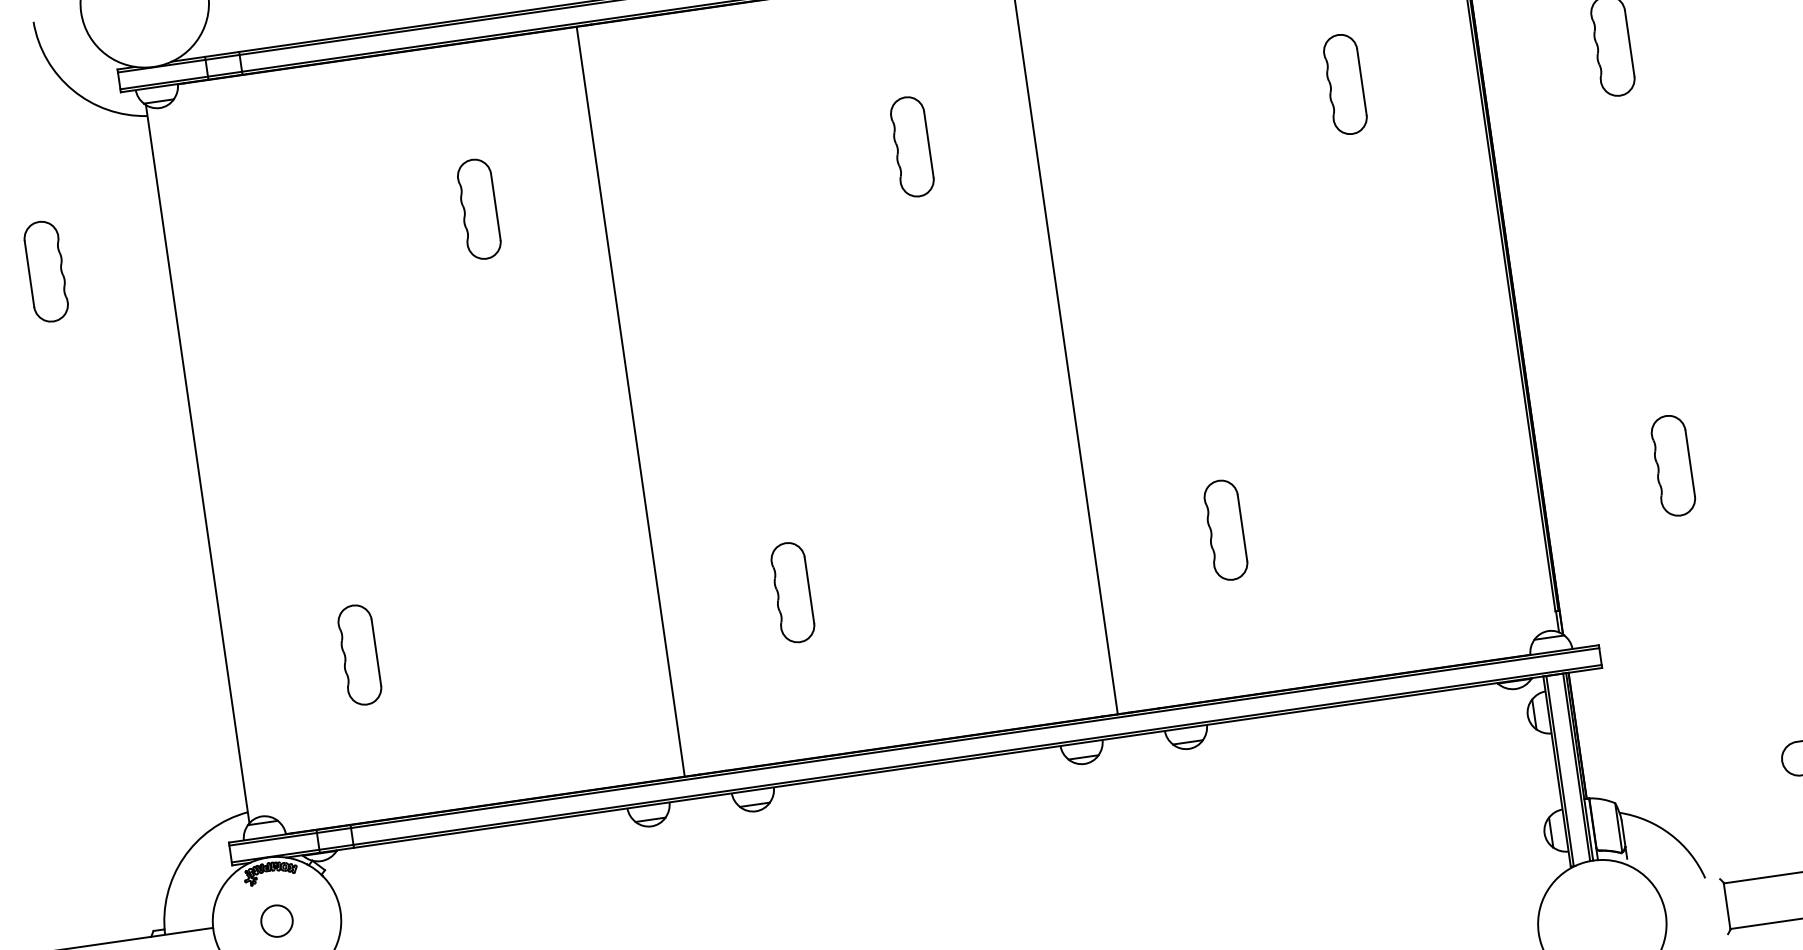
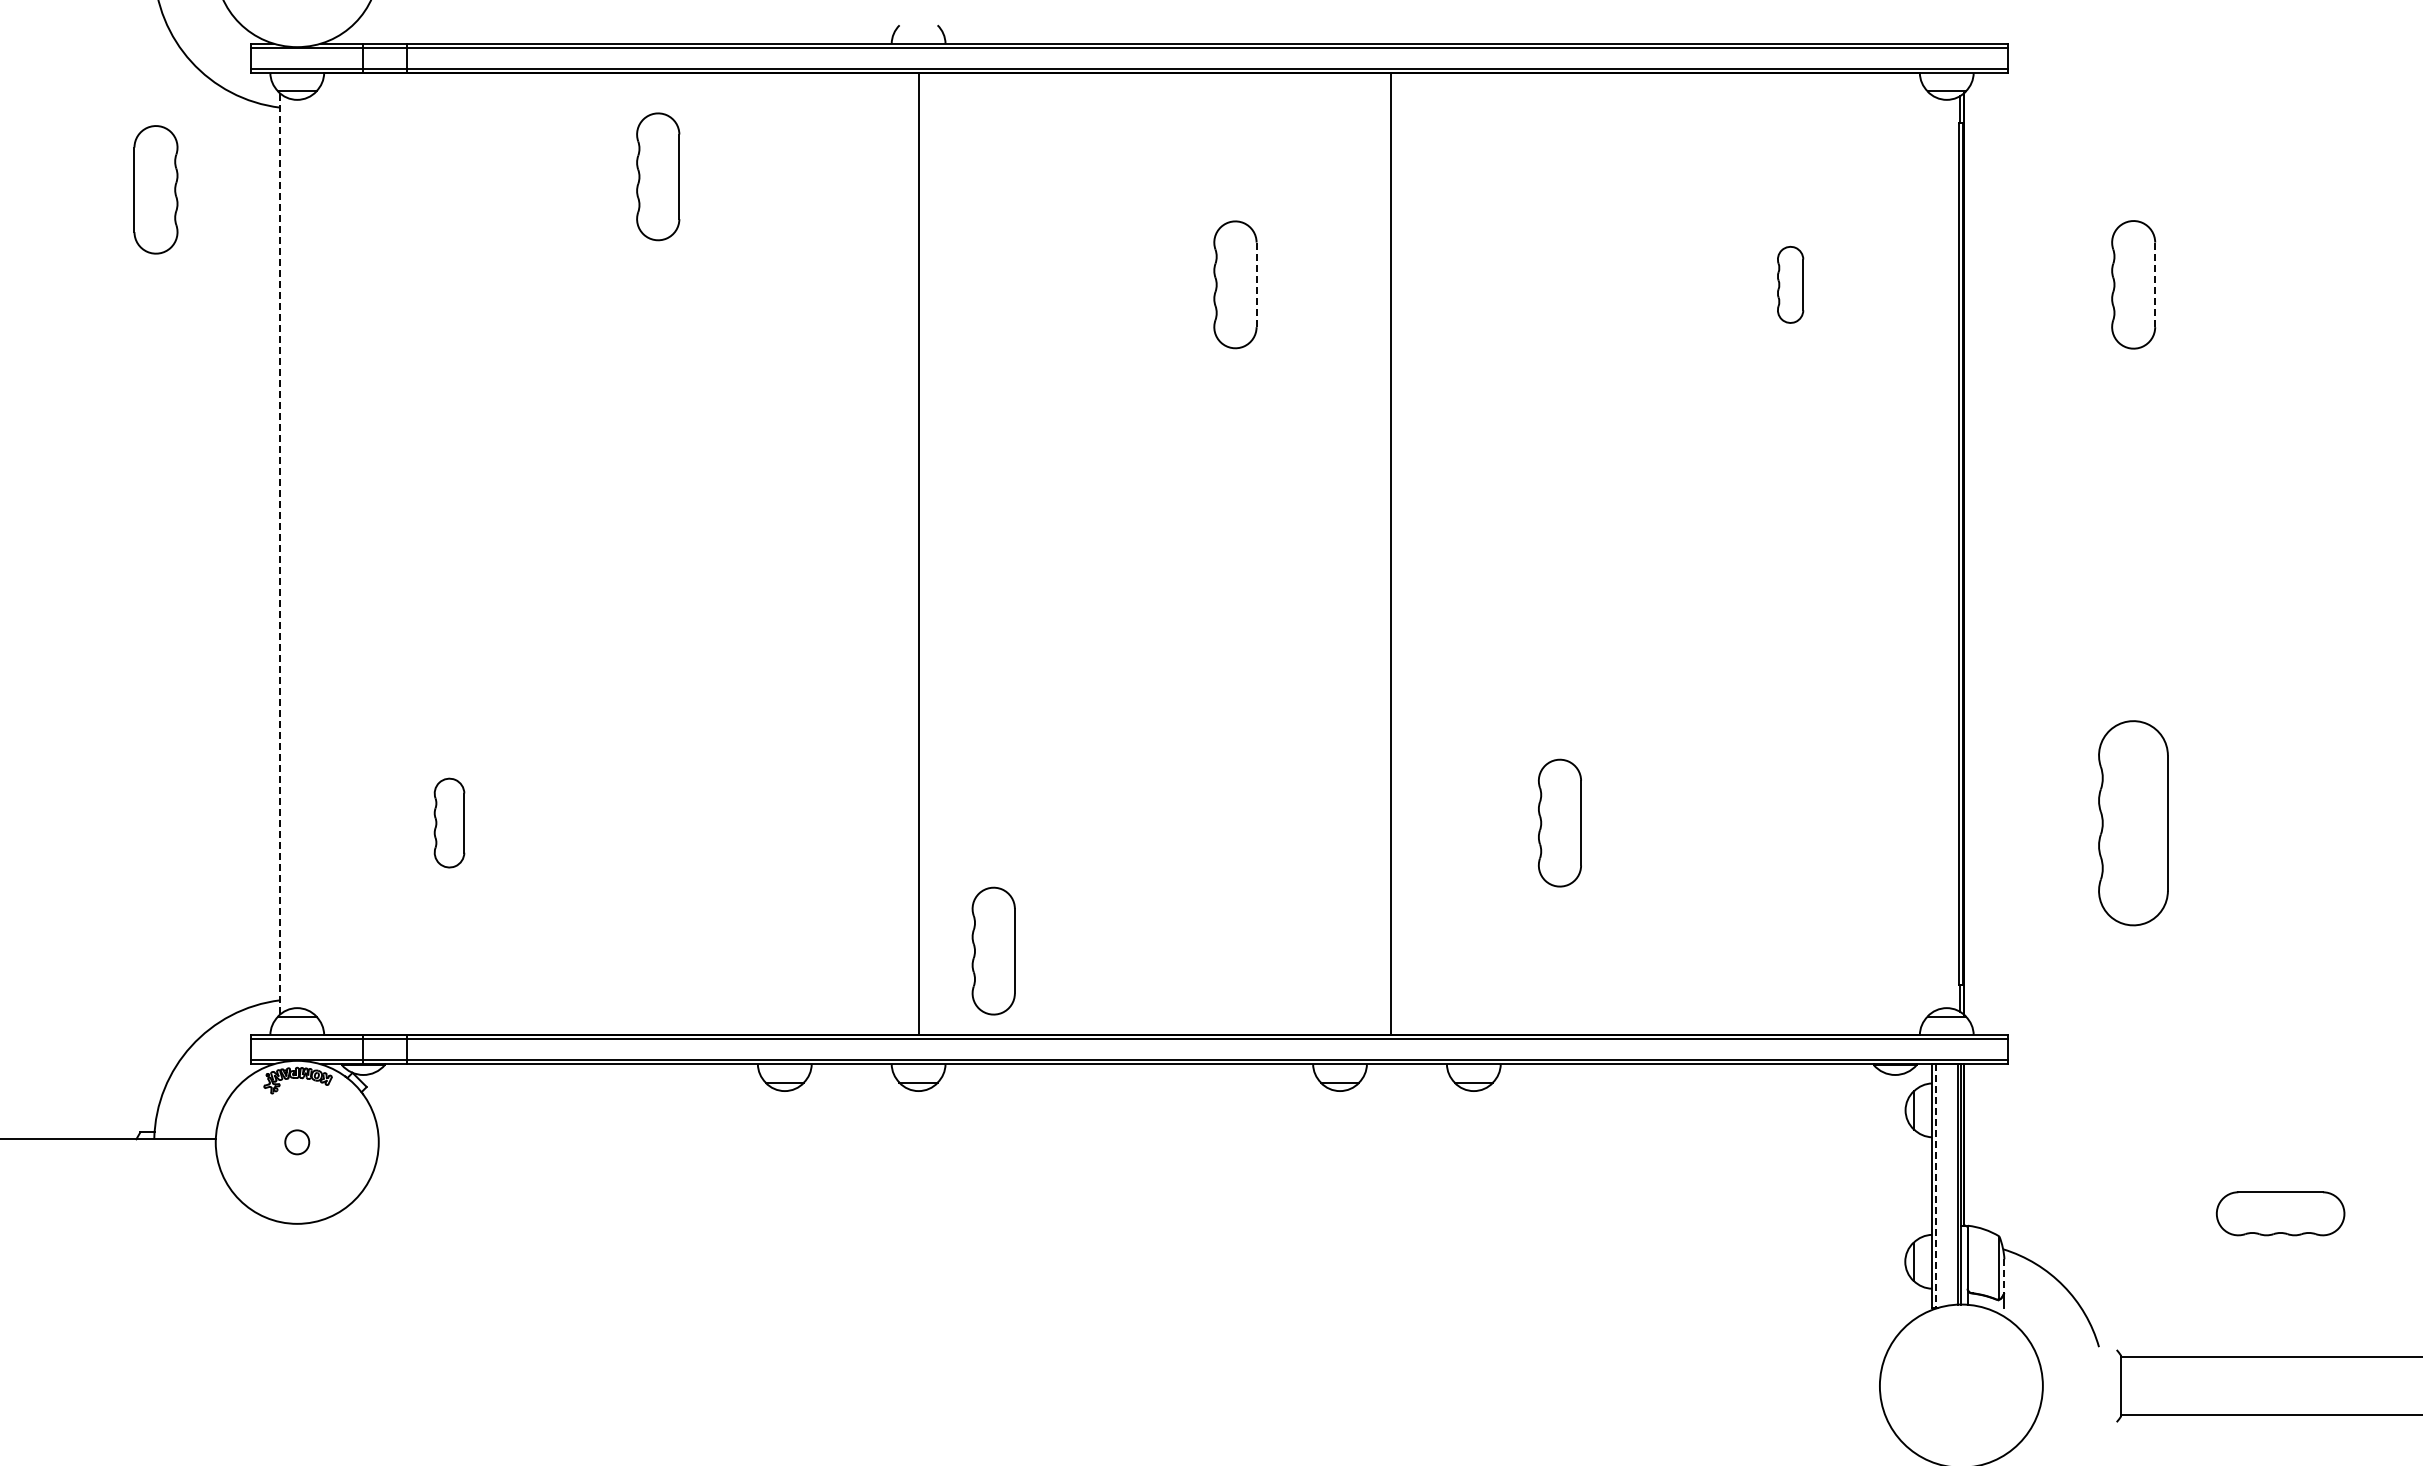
line: (1630, 43) -> (2155, 285), solid -> dashed
part: (1345, 84) -> (1790, 284), size x0.6
line: (928, 144) -> (1256, 284), solid -> dashed
part: (479, 208) -> (658, 176), moved
part: (45, 271) -> (155, 189), moved
line: (630, 401) -> (918, 553), moved
line: (197, 464) -> (280, 554), solid -> dashed
part: (1673, 465) -> (2133, 822), size x1.6
part: (792, 592) -> (993, 950), moved
part: (359, 654) -> (449, 822), size x0.7
line: (1560, 771) -> (1936, 1186), solid -> dashed
line: (1623, 833) -> (2004, 1276), solid -> dashed
circle: (277, 921) -> (297, 1142), size x0.6

